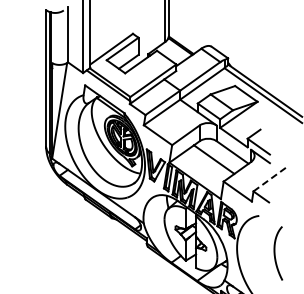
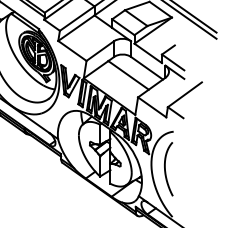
line: (270, 178) -> (184, 94), dashed -> solid
curve: (275, 253) -> (165, 169), moved

